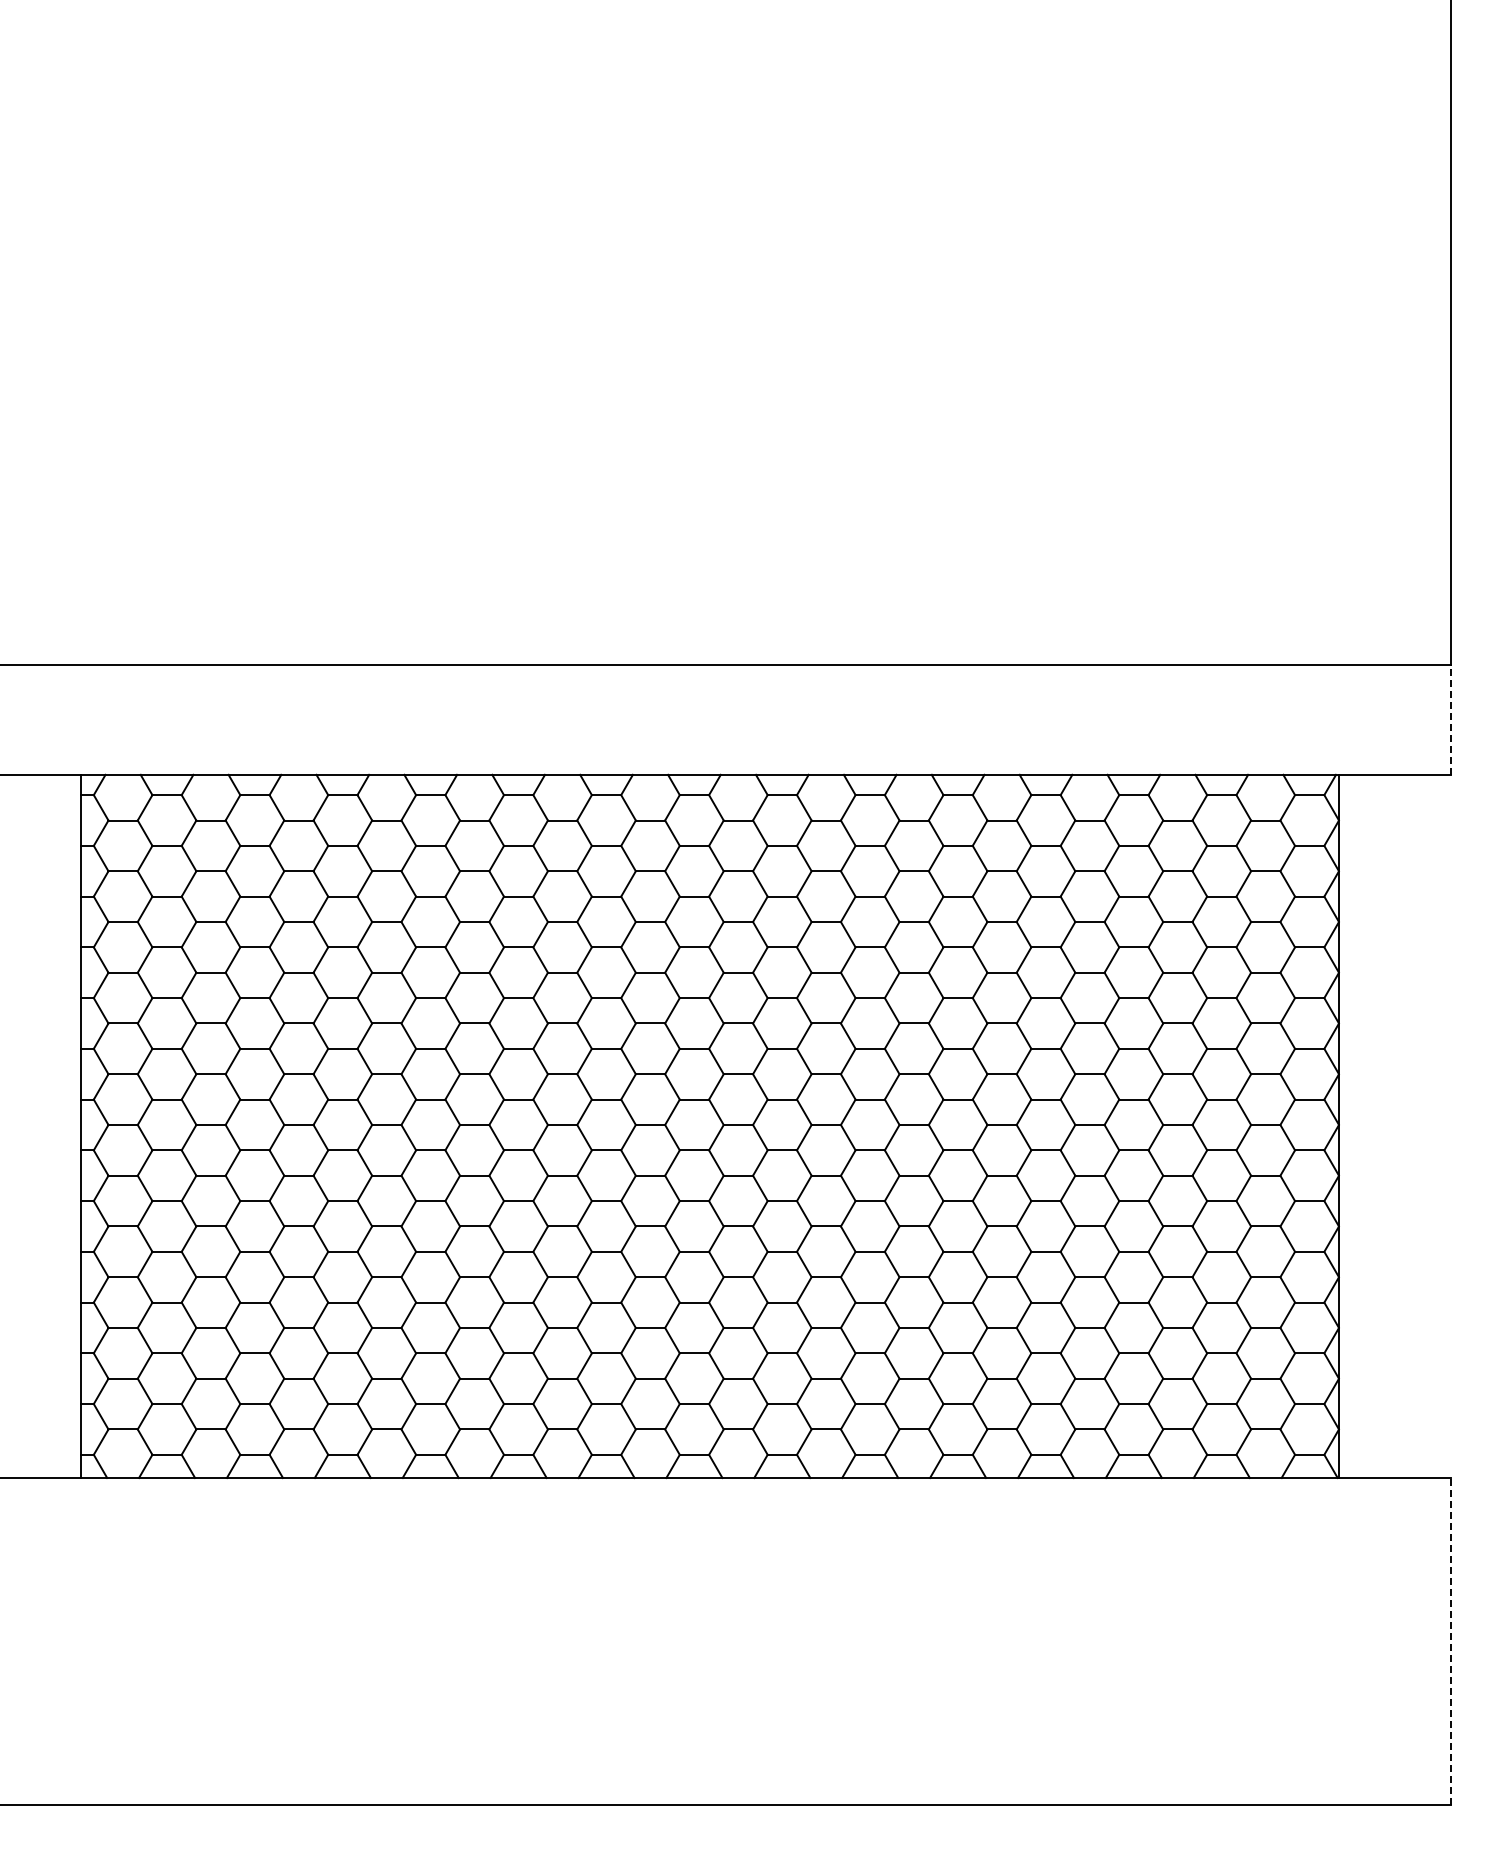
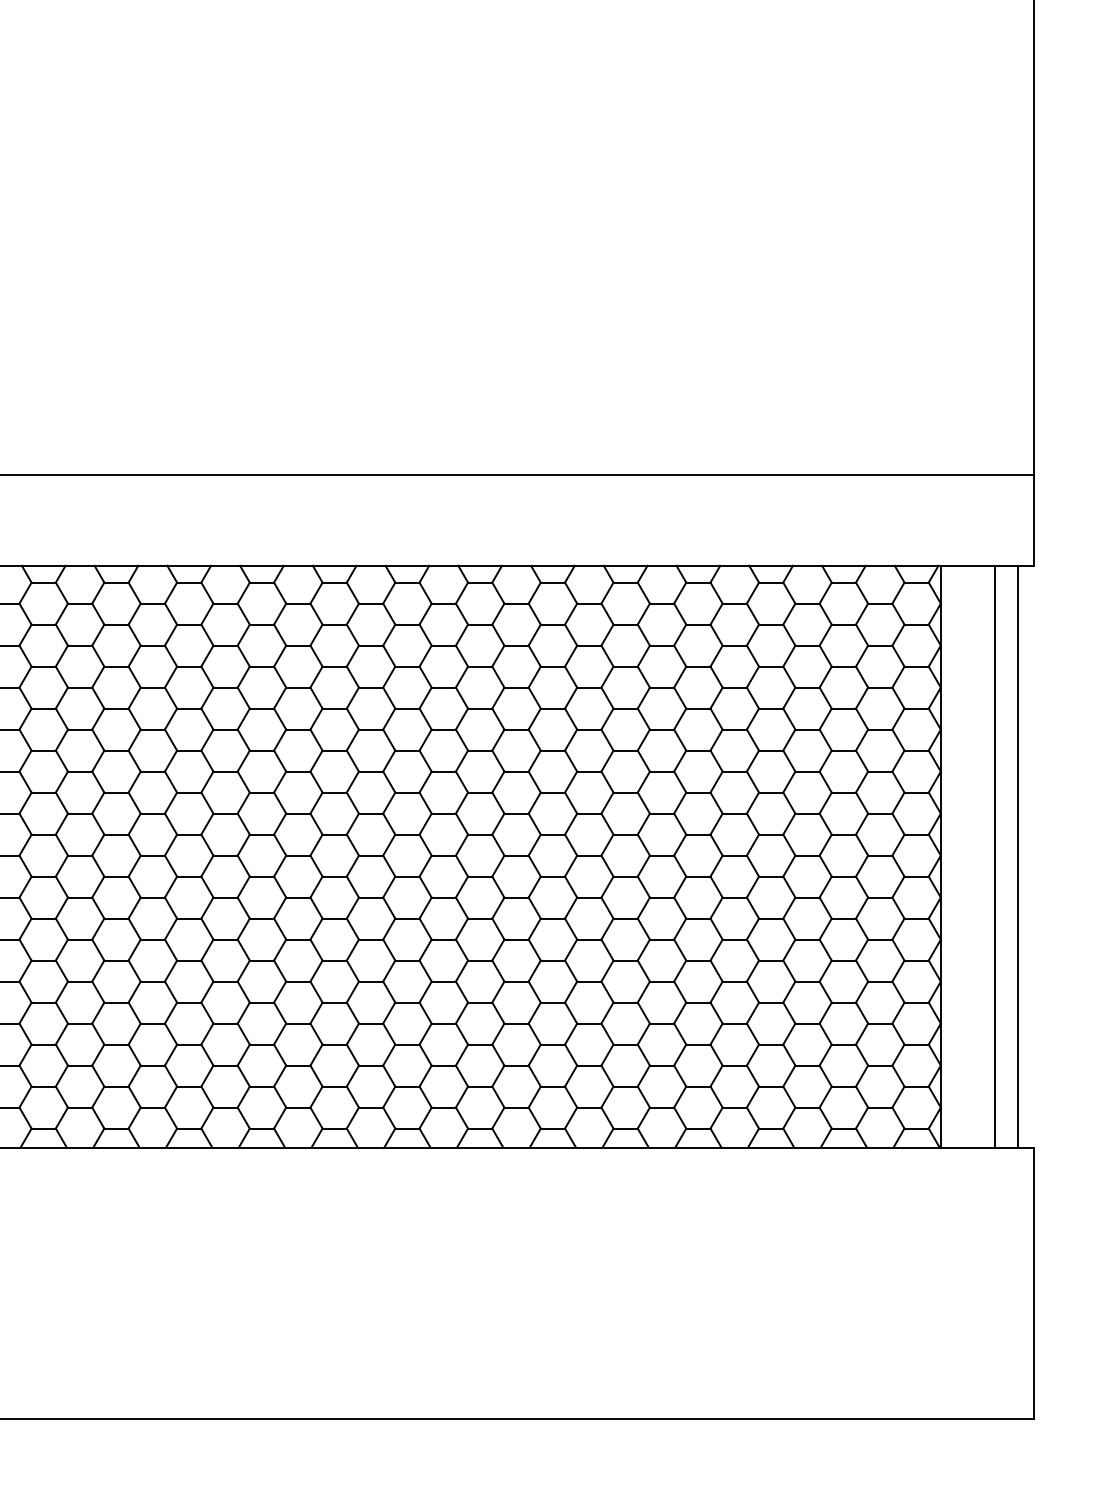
line: (1451, 719) -> (1033, 520), dashed -> solid
line: (1404, 1126) -> (995, 856), added
line: (1431, 1126) -> (1017, 856), added
line: (1451, 1641) -> (1033, 1283), dashed -> solid

